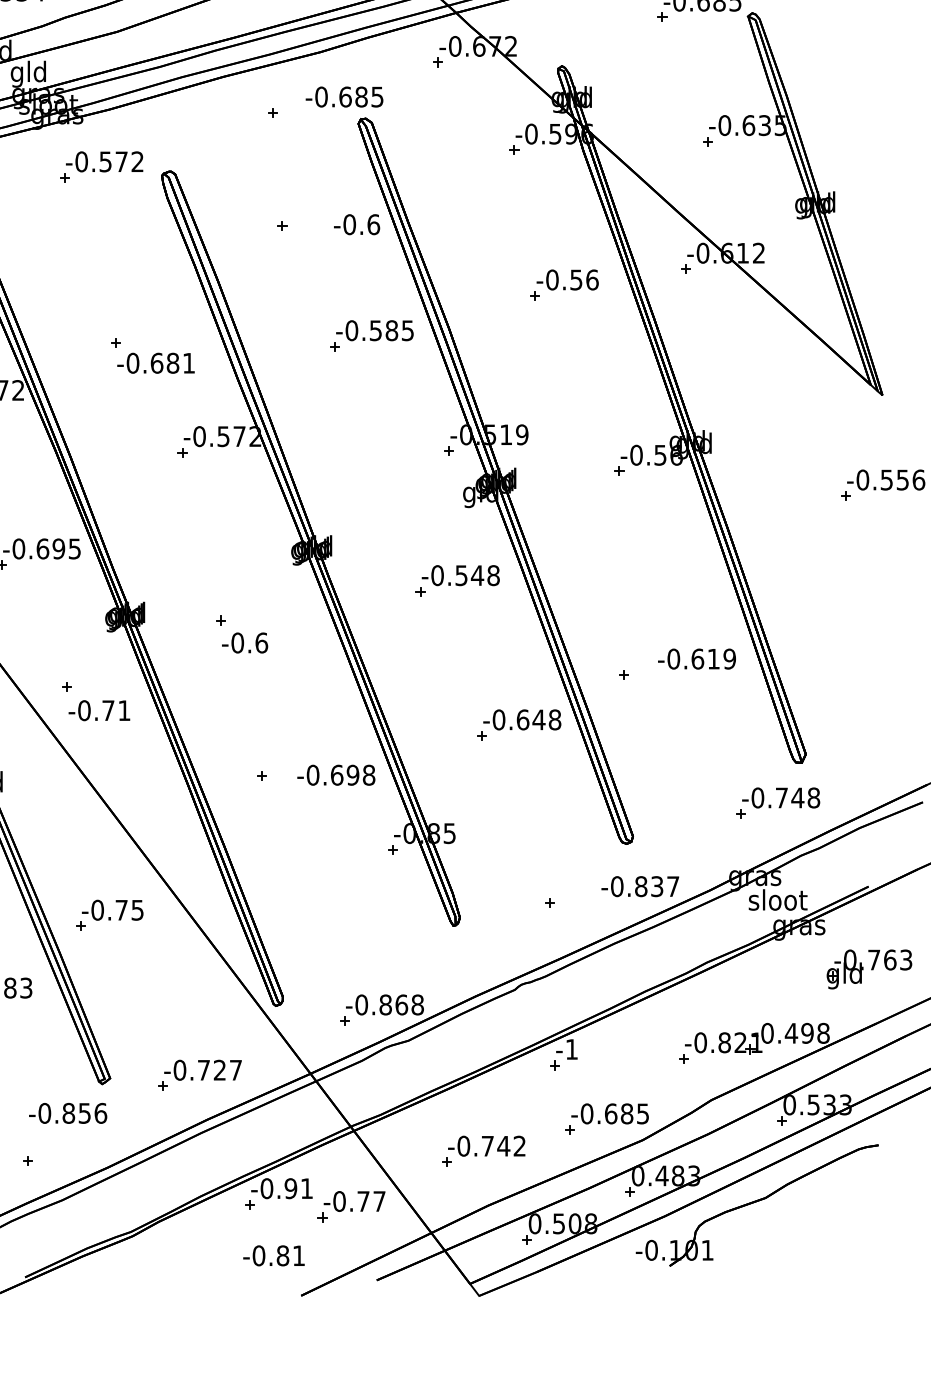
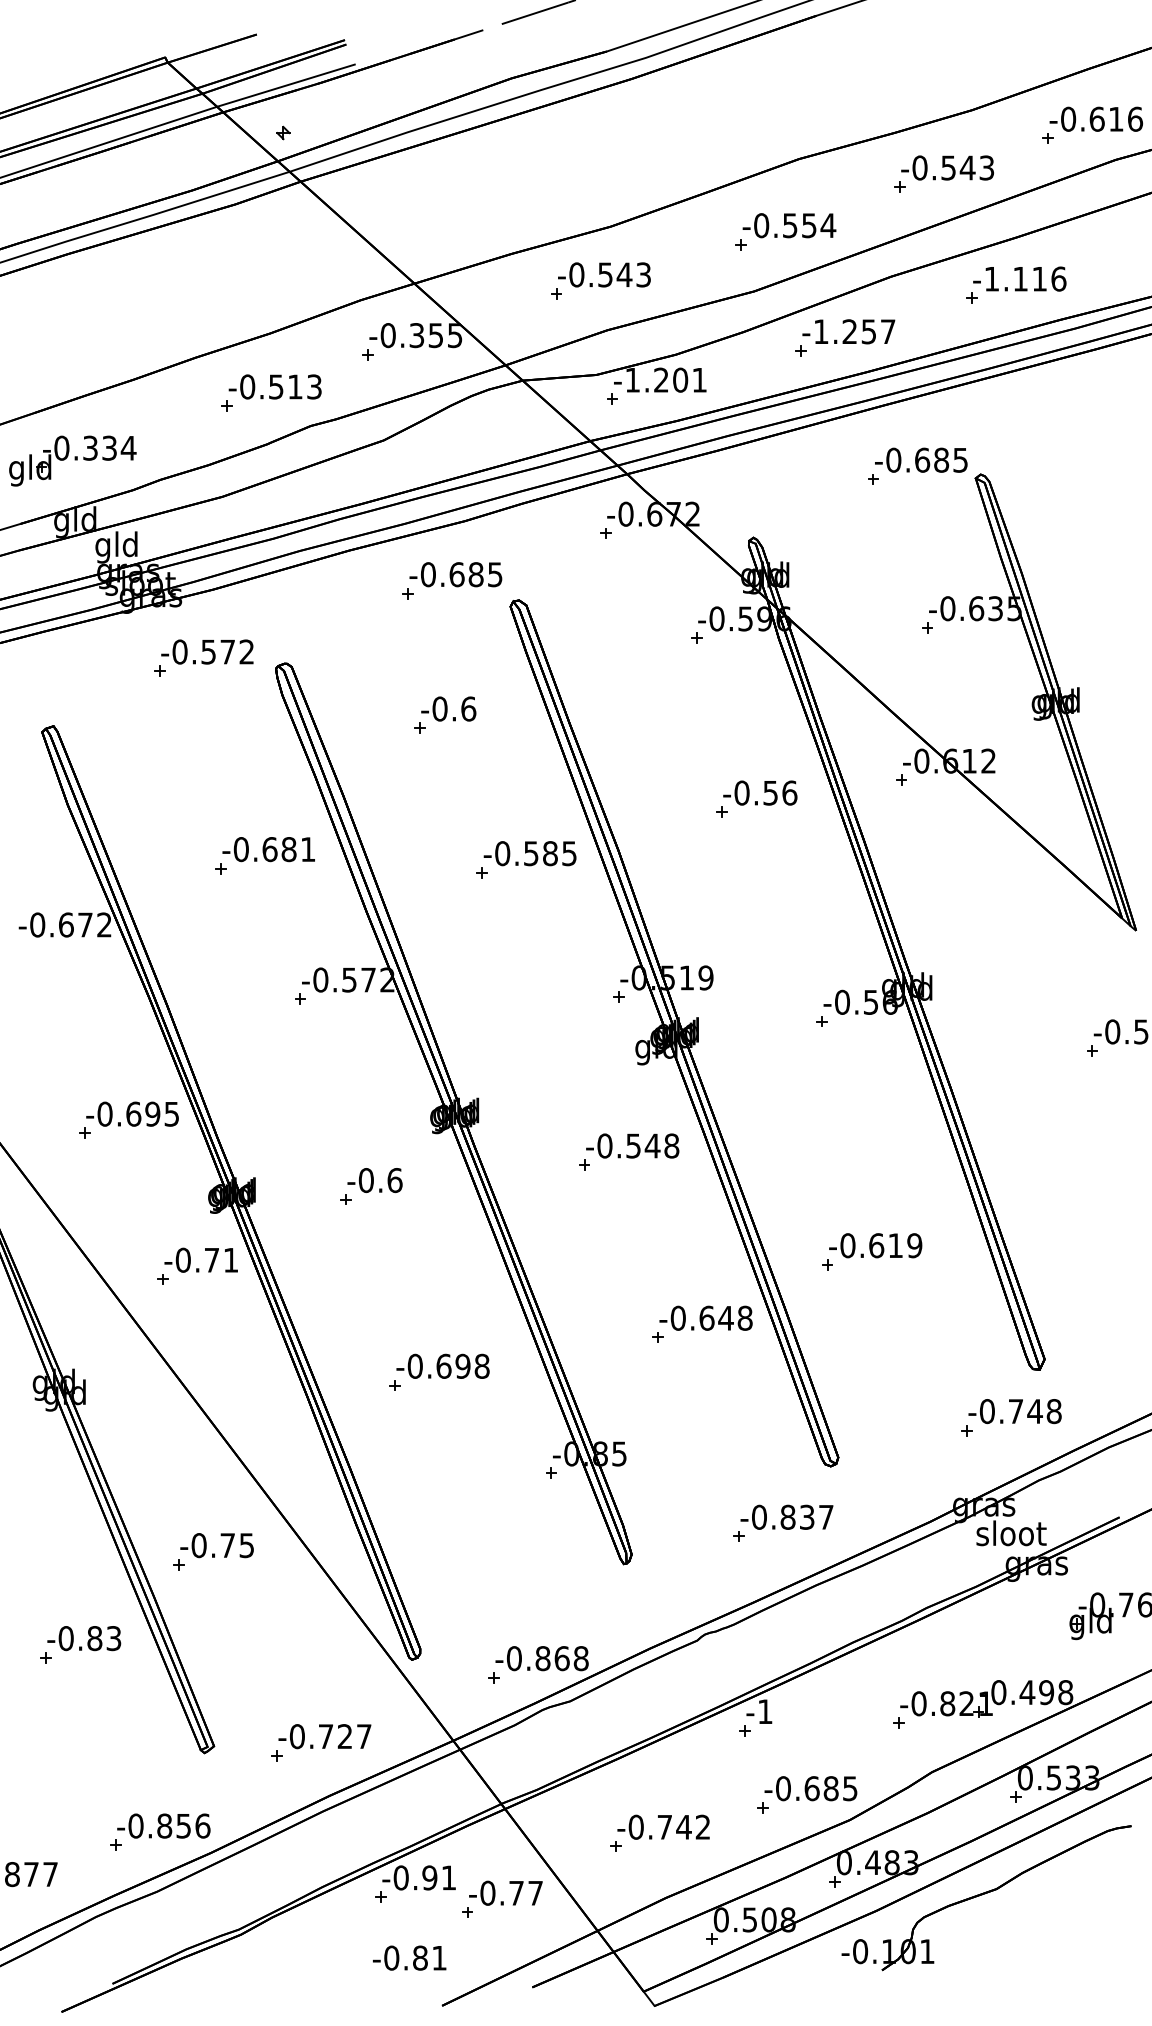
text: (344, 96) -> (455, 574), moved
text: (356, 224) -> (448, 708), moved
text: (155, 363) -> (268, 849), moved
text: (244, 643) -> (374, 1180), moved
text: (696, 658) -> (875, 1245), moved
text: (98, 710) -> (200, 1259), moved
text: (335, 774) -> (442, 1365), moved
text: (639, 885) -> (786, 1516), moved
text: (67, 1112) -> (163, 1825), moved

